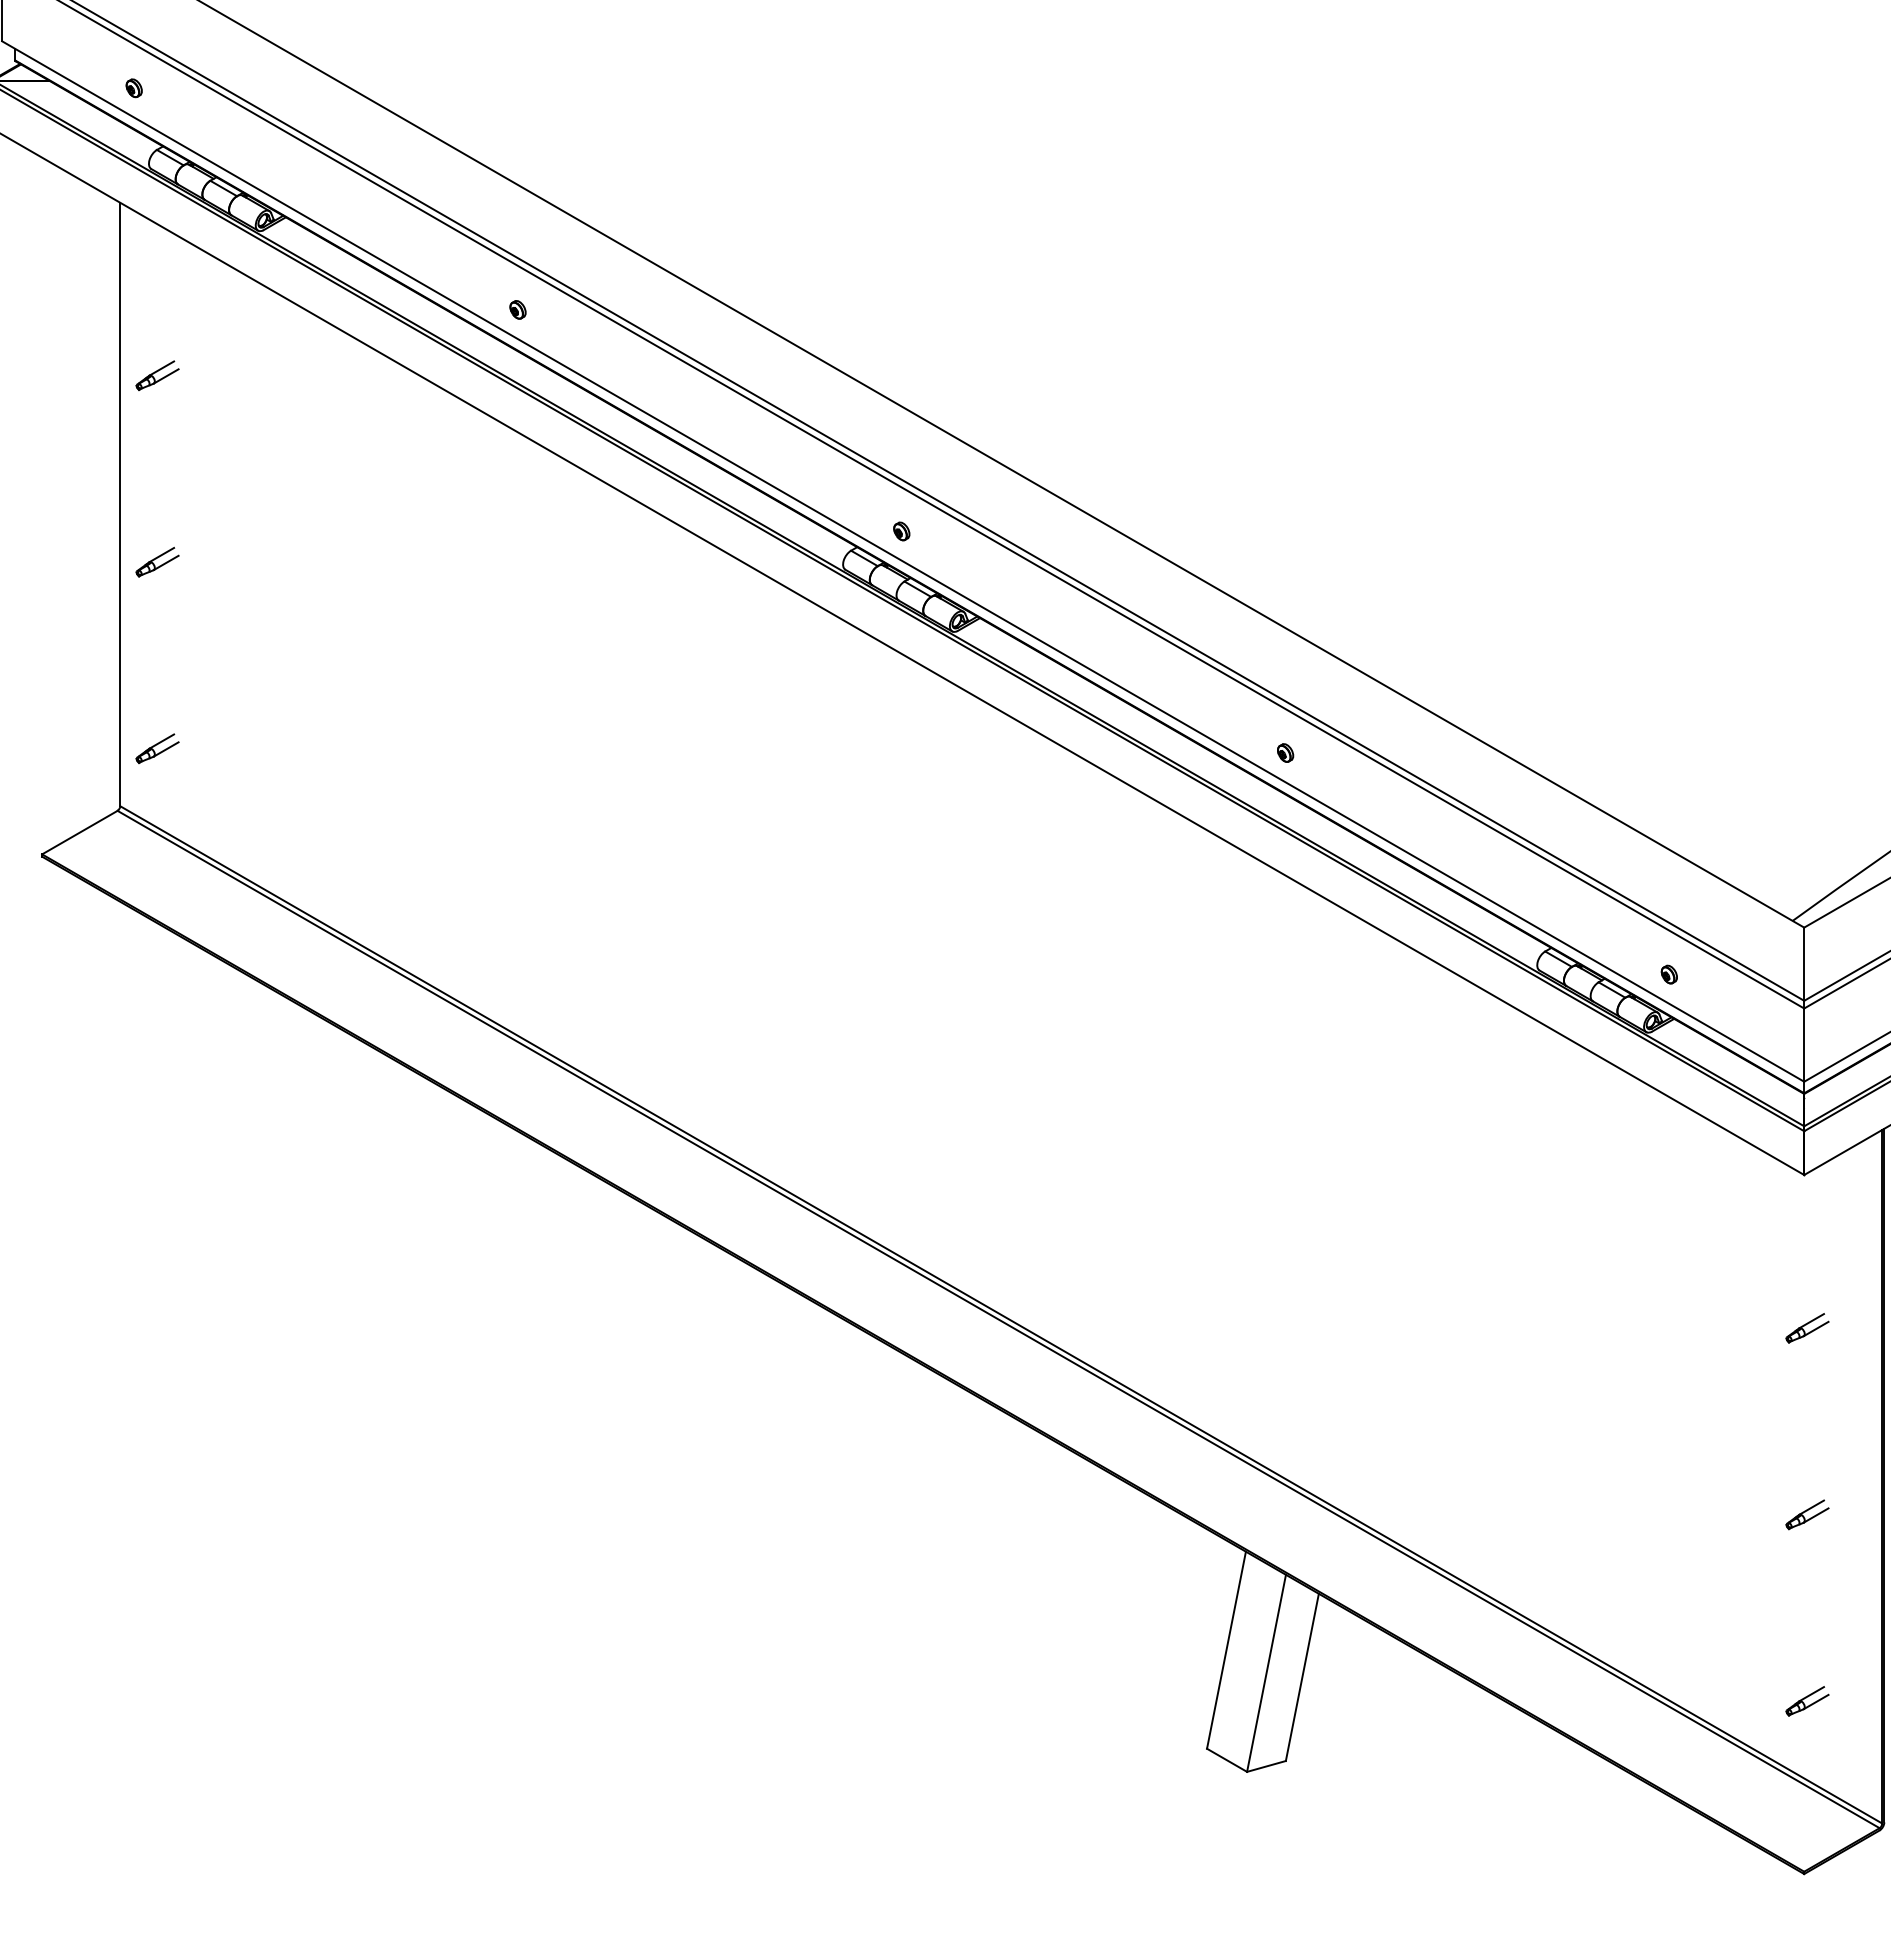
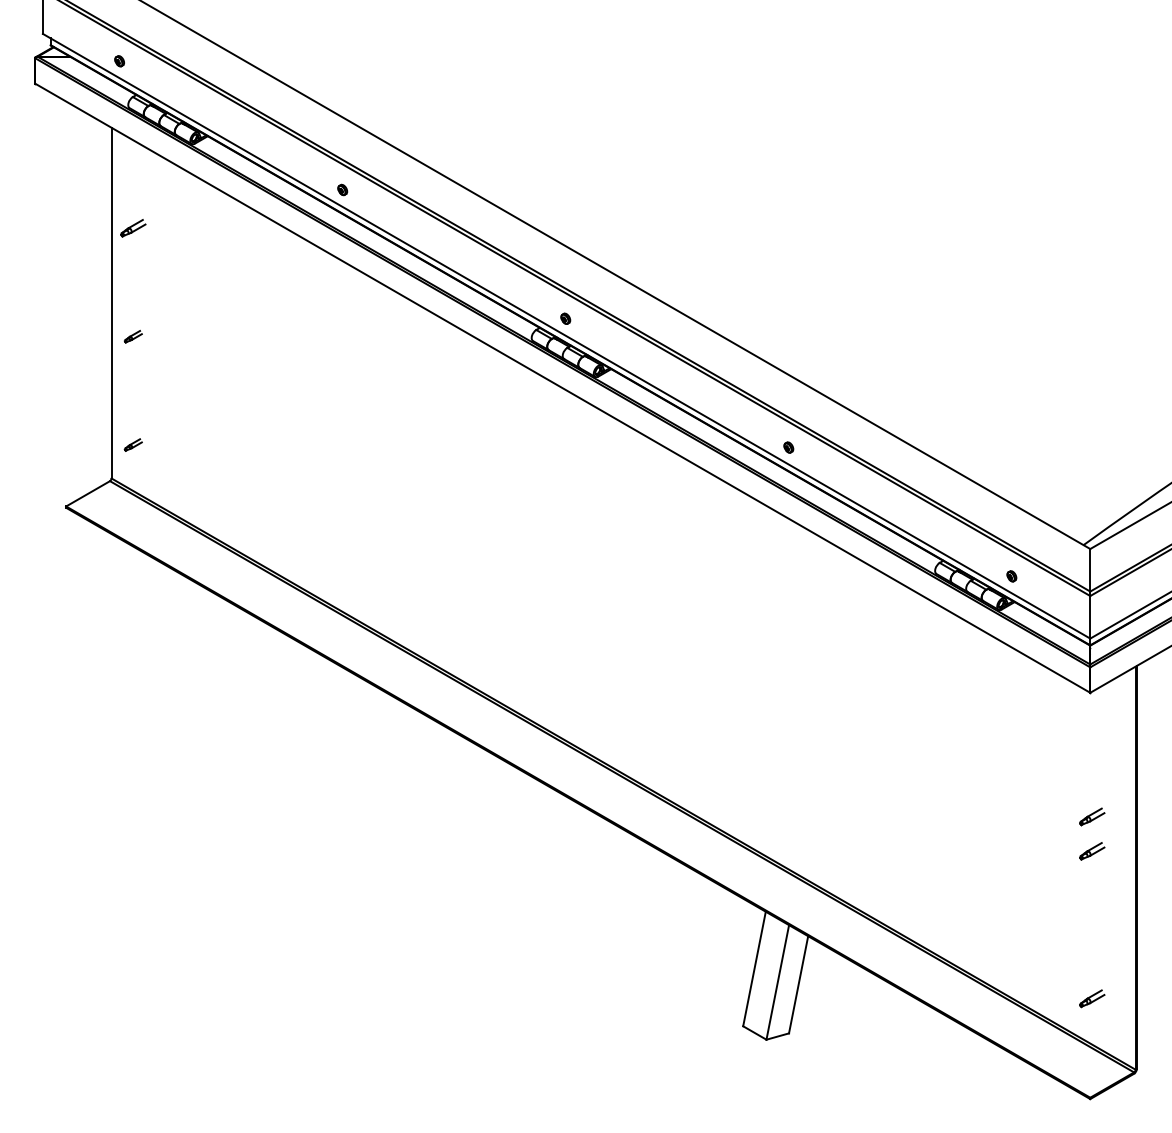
part: (157, 561) -> (133, 336), size x0.7
part: (157, 747) -> (133, 444), size x0.7
part: (1808, 1327) -> (1092, 816), moved
part: (1808, 1515) -> (1092, 851), moved

